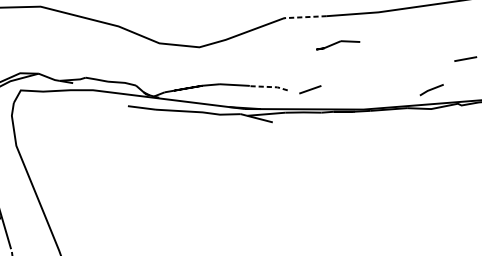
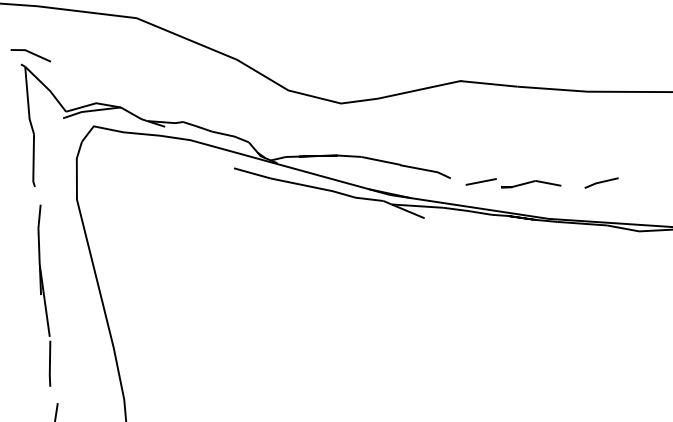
line: (304, 17) -> (487, 83), dashed -> solid
part: (338, 44) -> (531, 184), moved
line: (269, 87) -> (426, 170), dashed -> solid
line: (431, 89) -> (601, 182), moved

